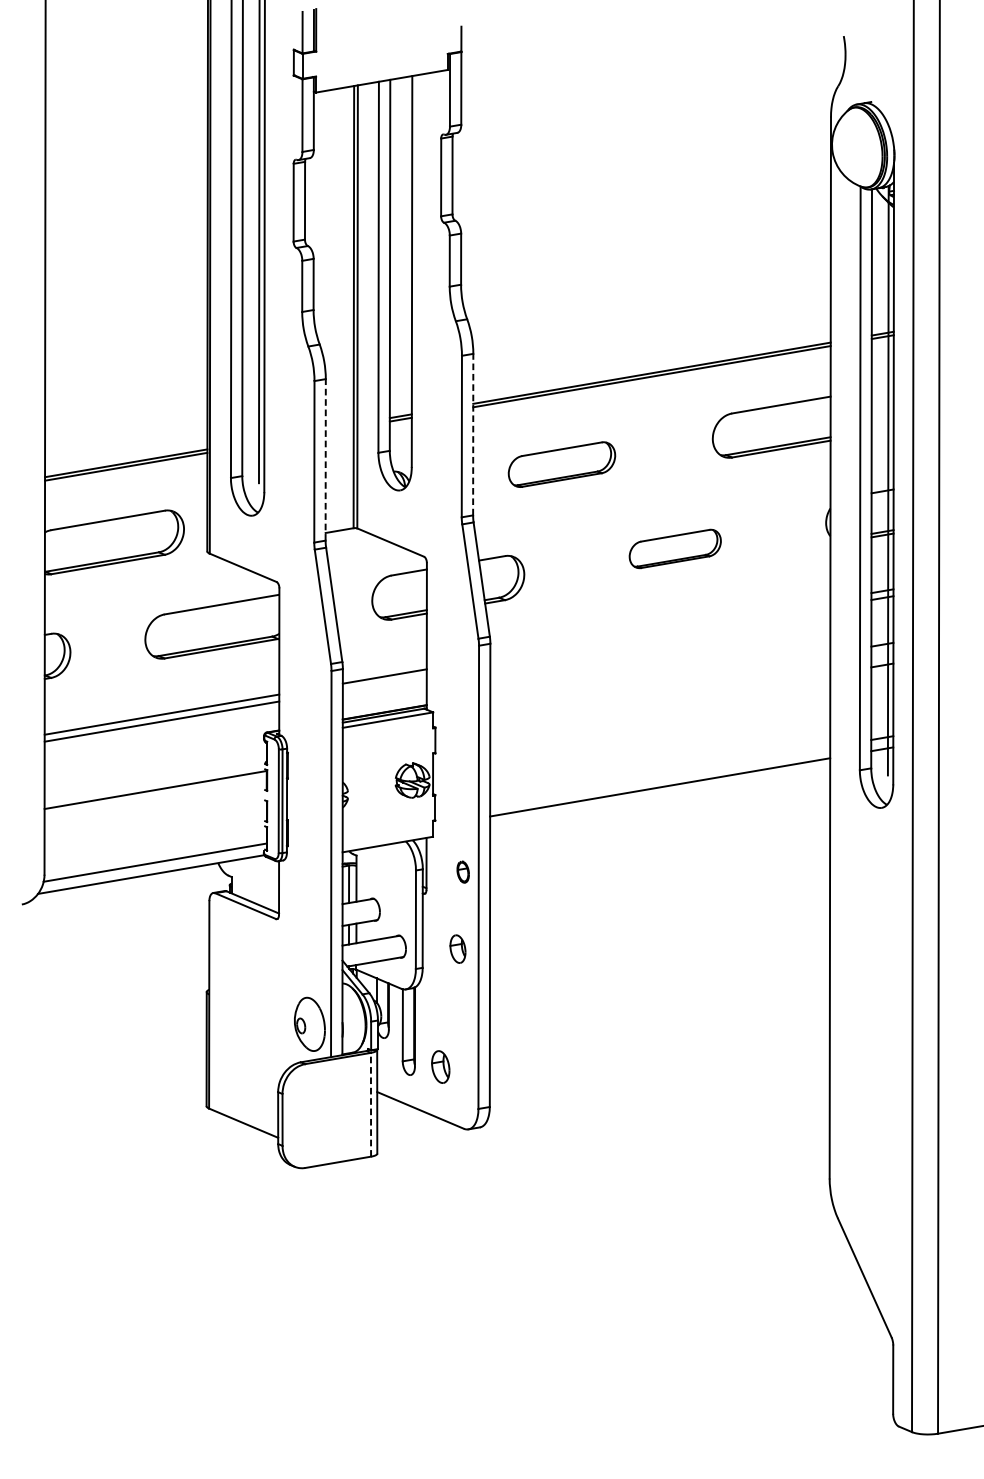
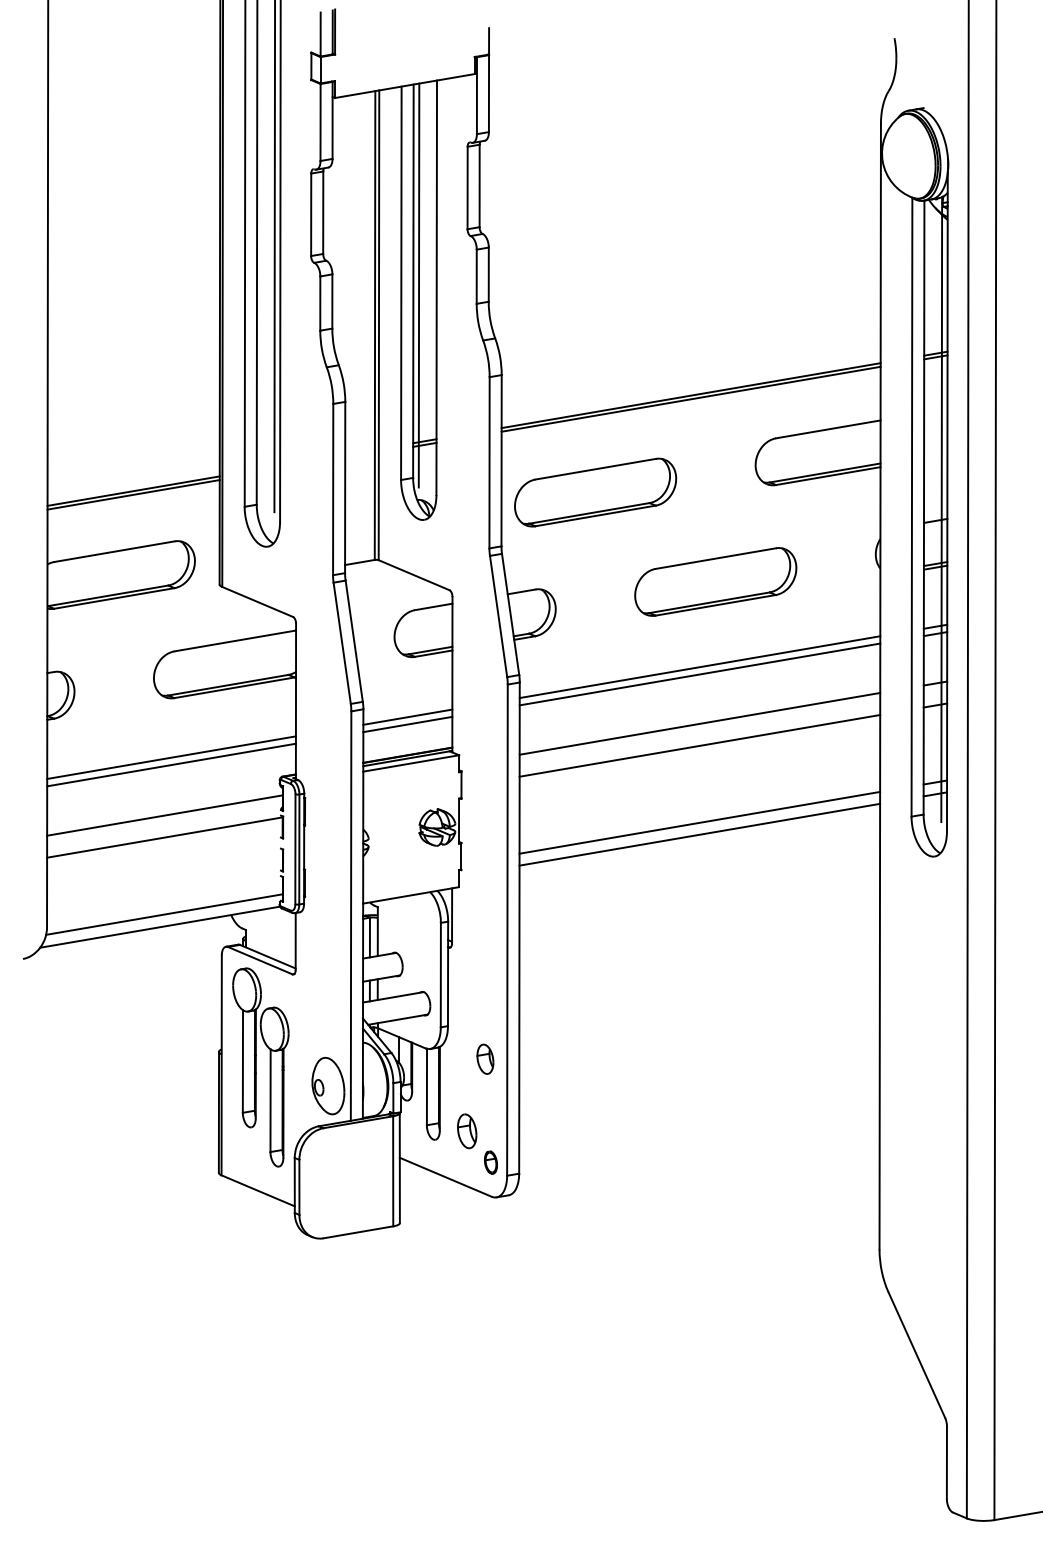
line: (394, 269) -> (418, 285), added
line: (473, 434) -> (501, 460), dashed -> solid
line: (326, 459) -> (345, 487), dashed -> solid
part: (561, 464) -> (595, 492), size x1.43
part: (674, 548) -> (715, 581), size x1.67
line: (659, 629) -> (699, 667), added
line: (659, 636) -> (699, 674), added
line: (659, 682) -> (699, 723), added
line: (384, 683) -> (407, 724), added
line: (659, 703) -> (699, 745), added
line: (155, 769) -> (164, 815), added
line: (659, 775) -> (699, 822), added
part: (462, 872) -> (490, 1162), moved
part: (458, 948) -> (485, 1058), moved
part: (245, 1006) -> (260, 1067), added
line: (371, 1104) -> (393, 1170), dashed -> solid

